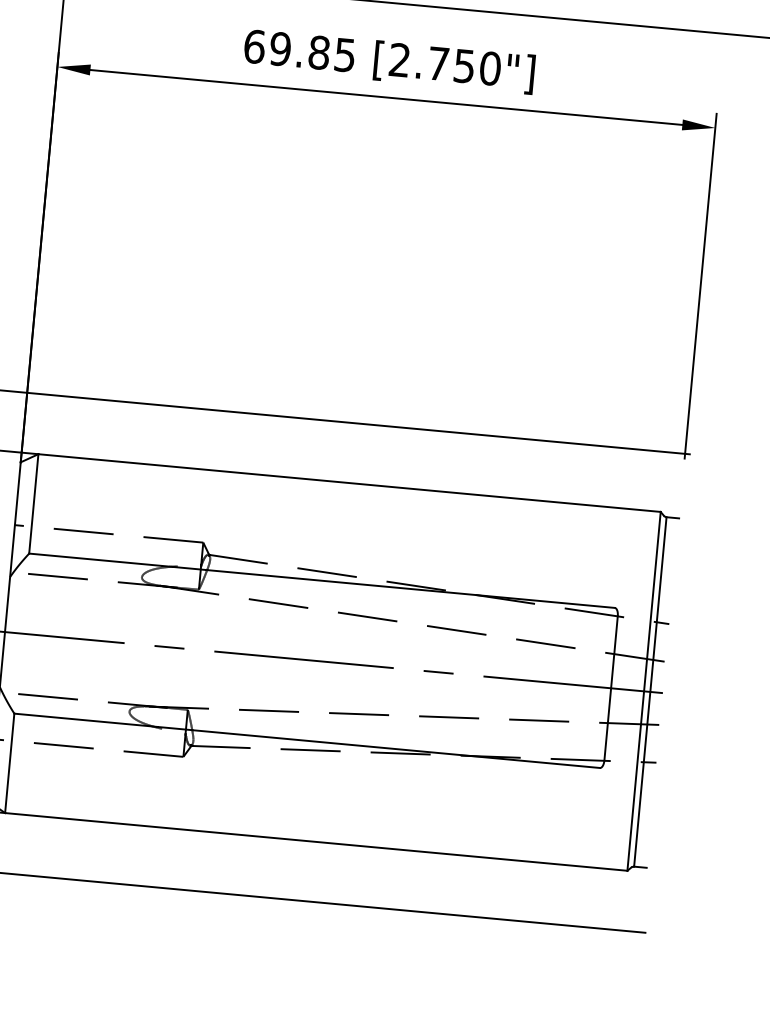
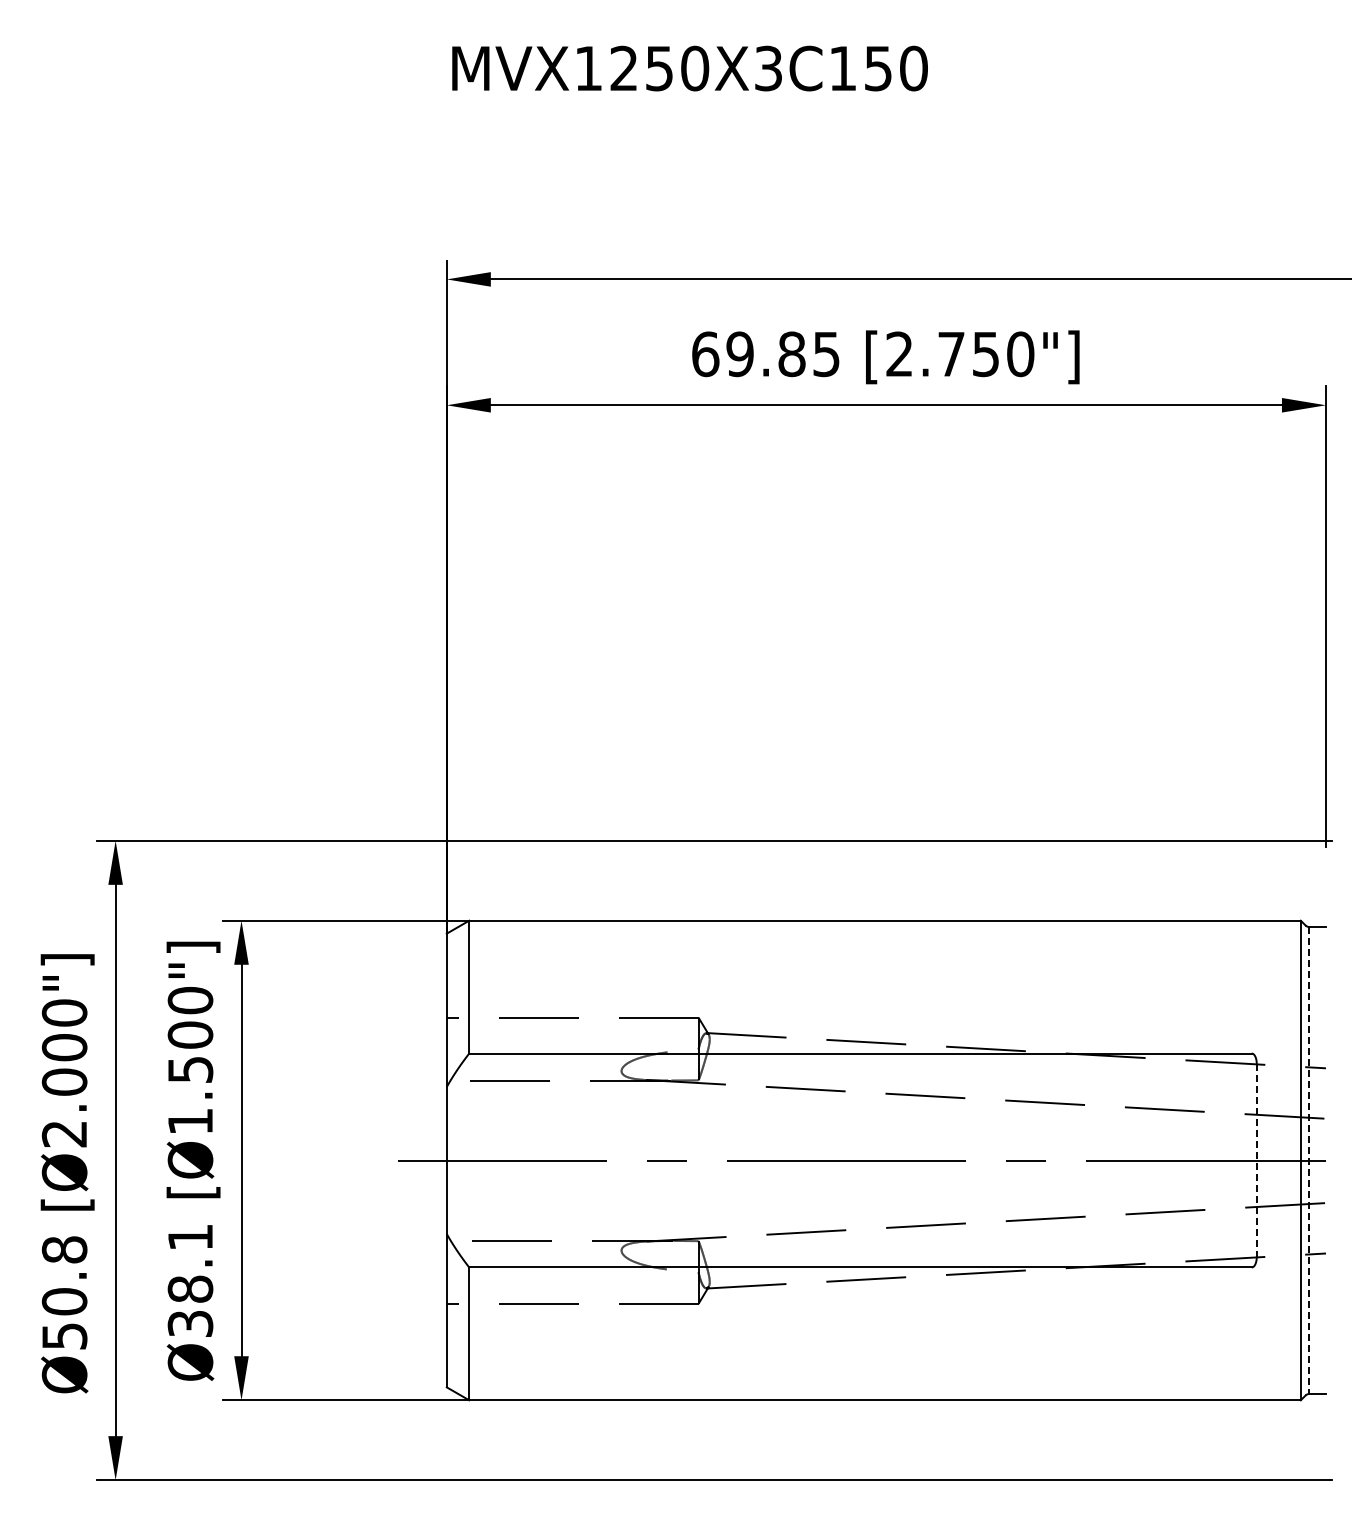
line: (610, 689) -> (1256, 1161), solid -> dashed
line: (650, 692) -> (1309, 1161), solid -> dashed

